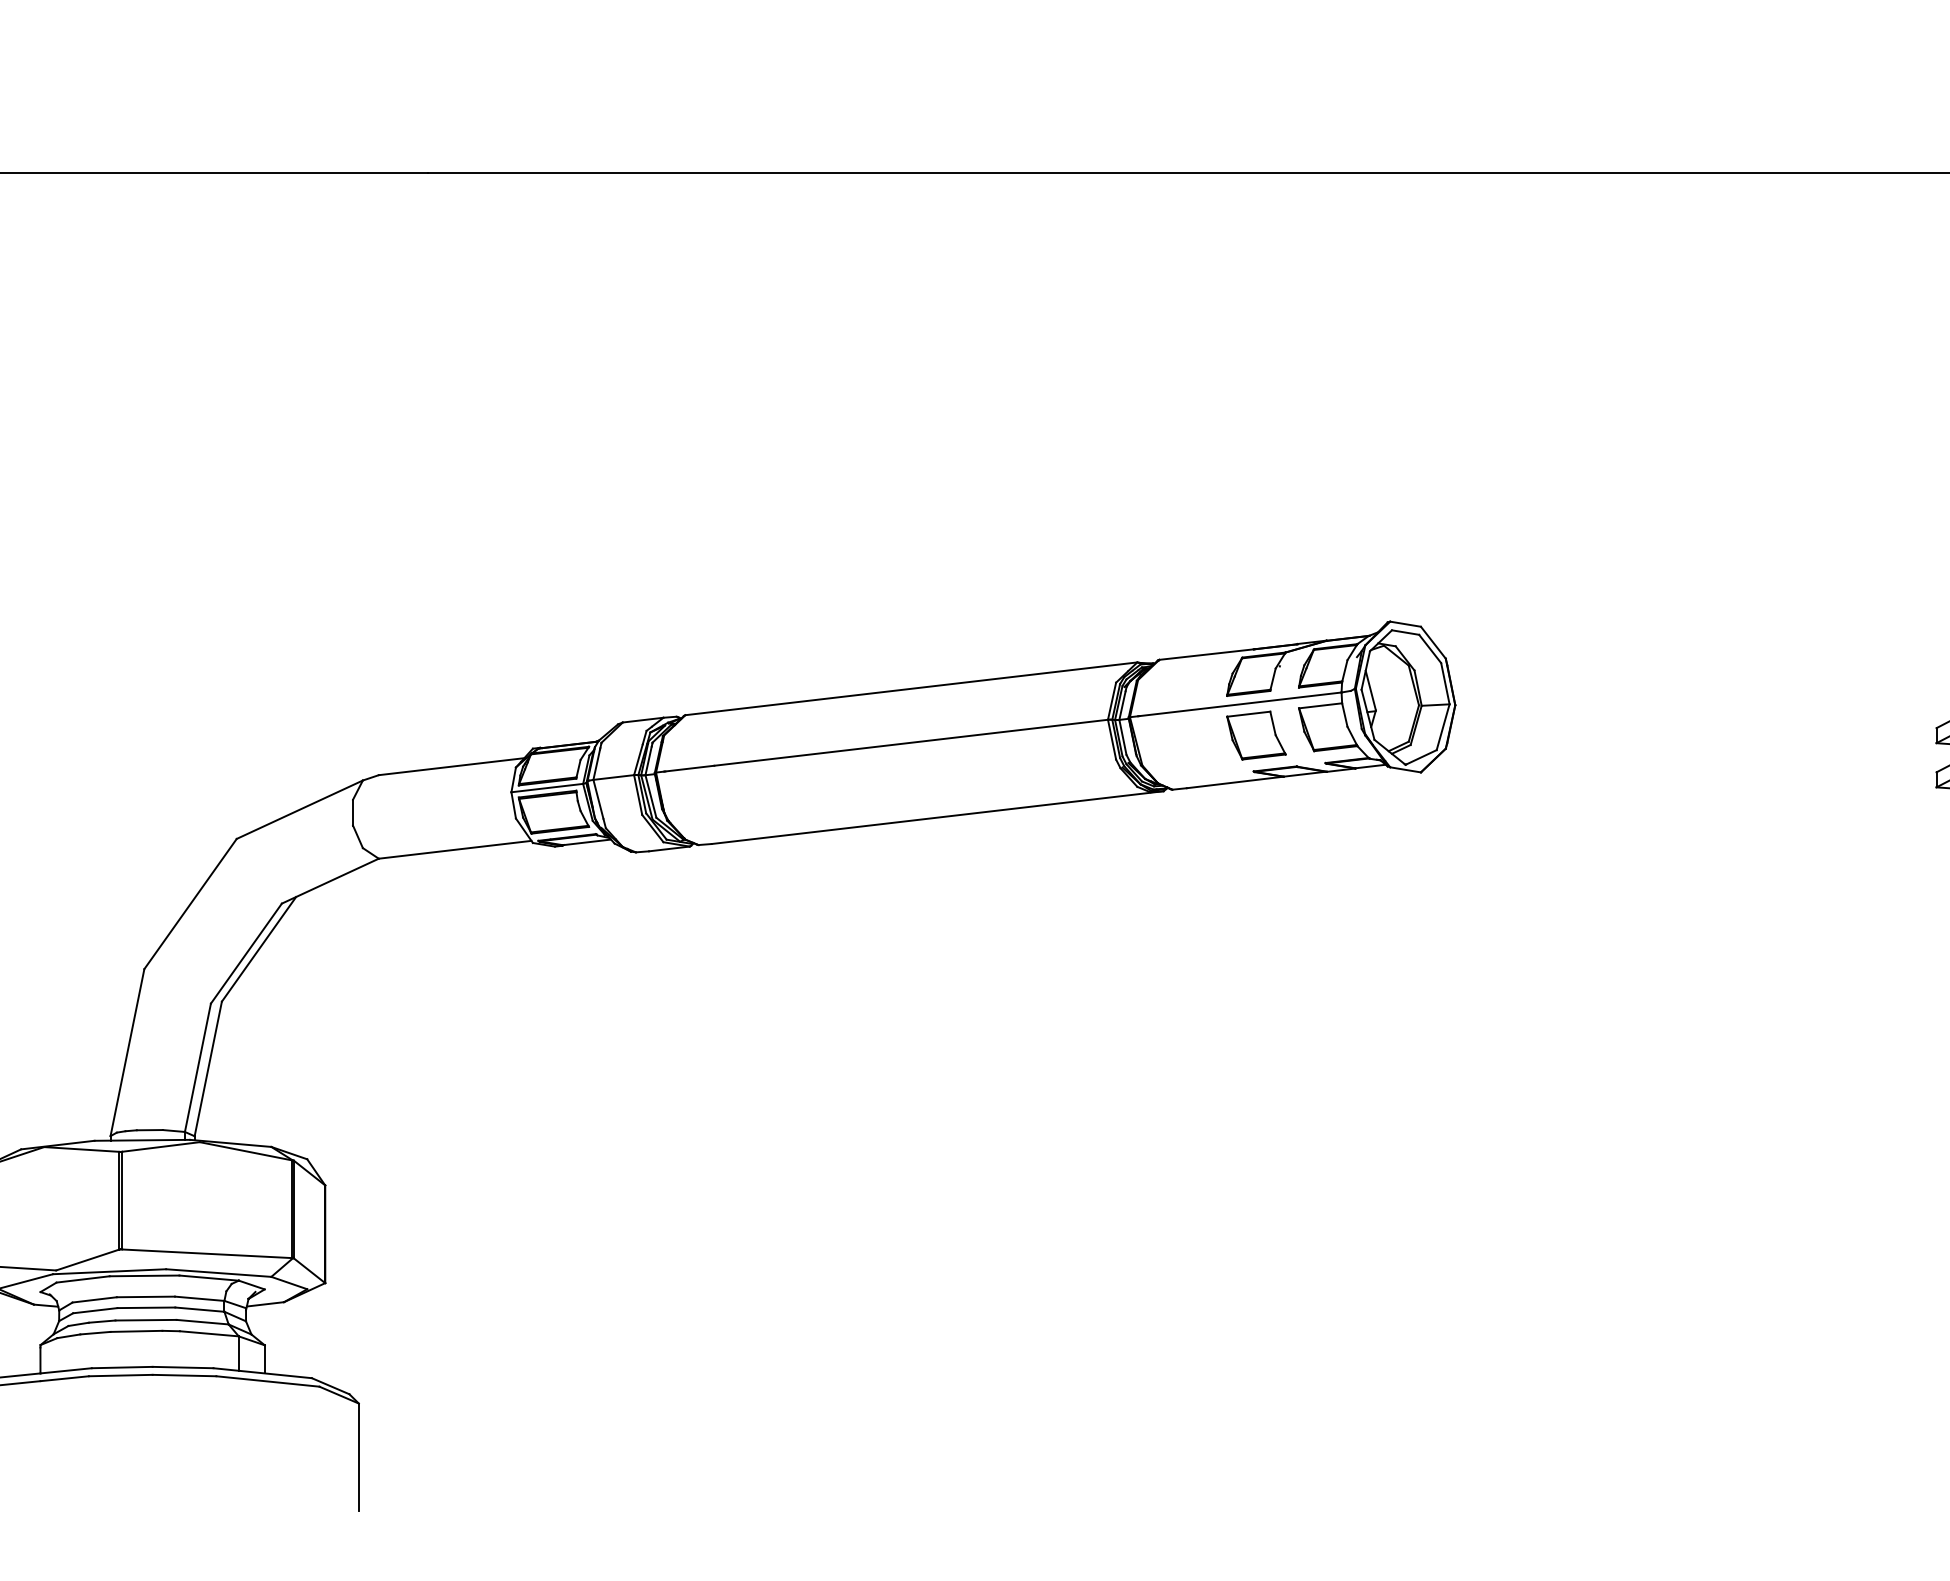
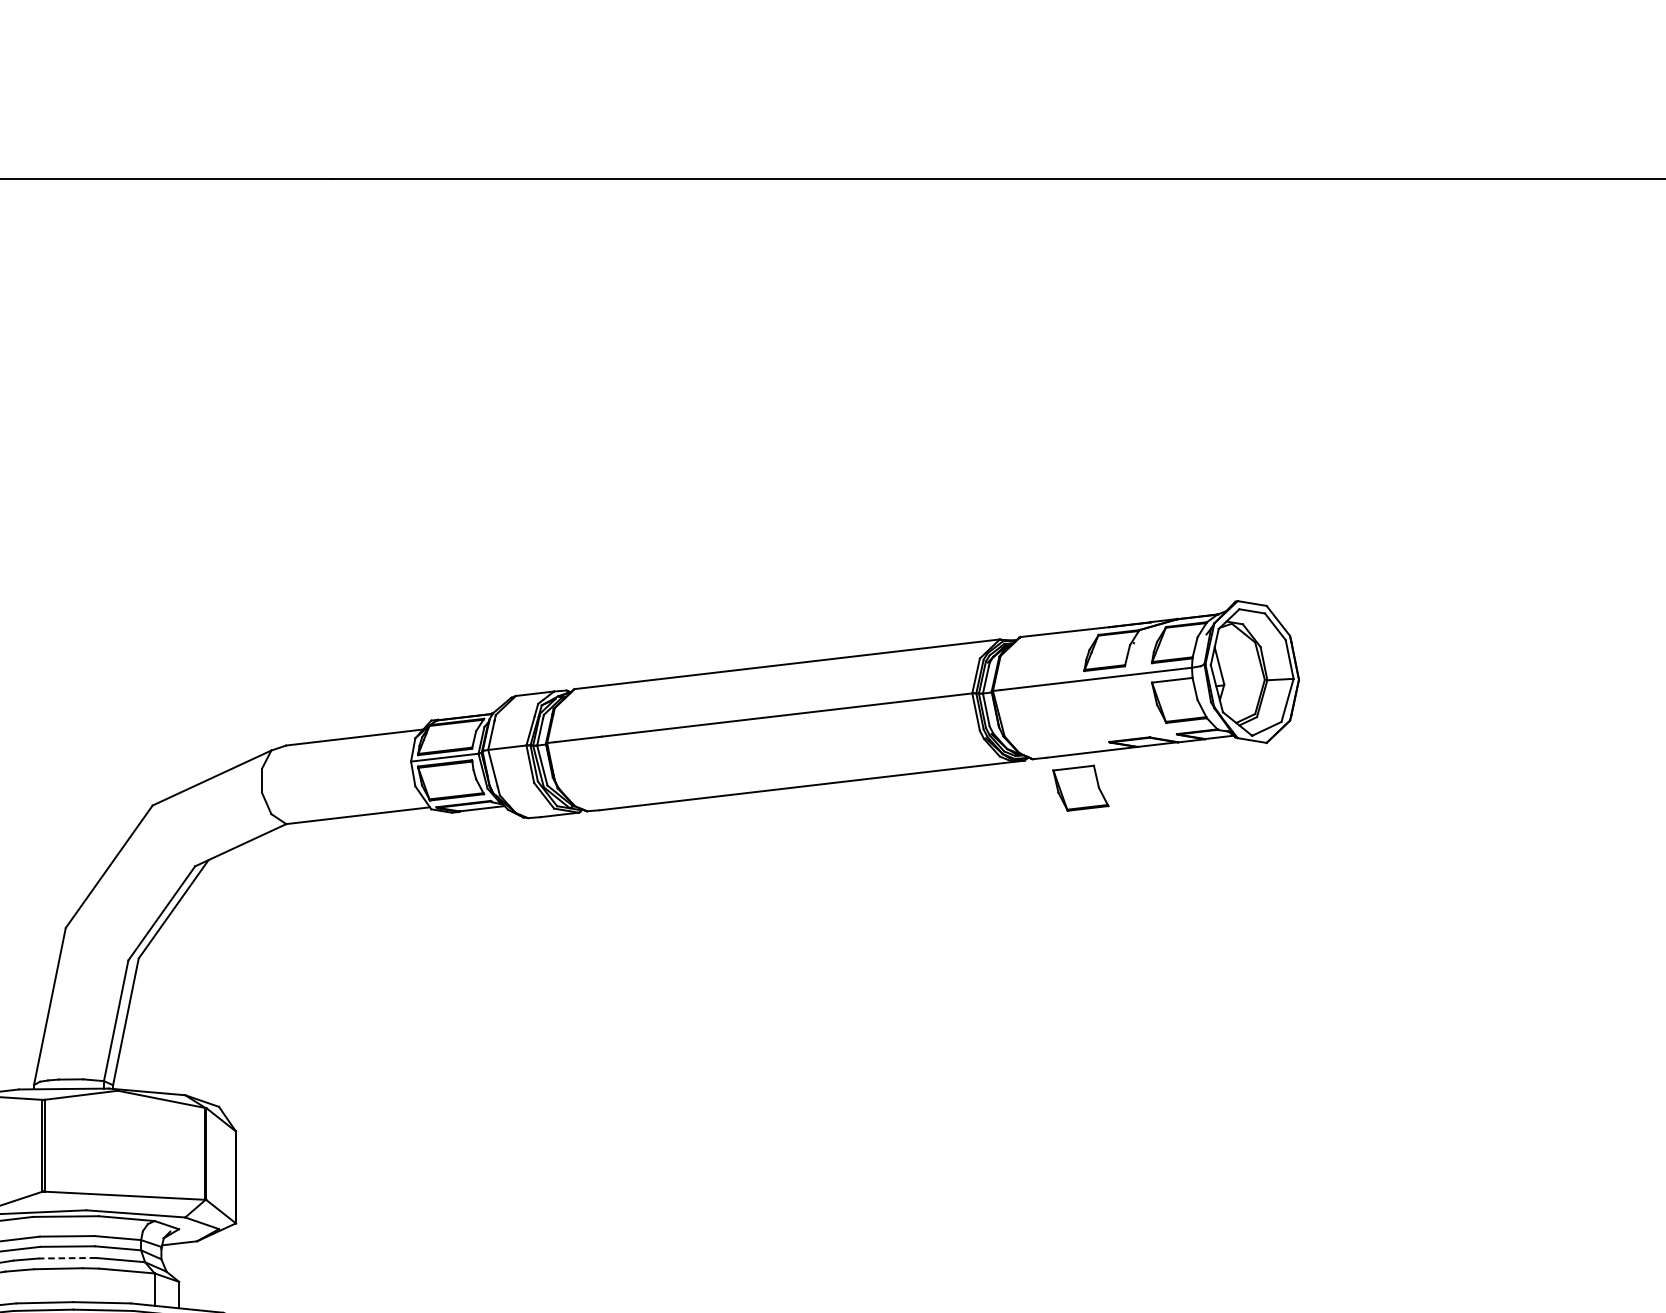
part: (1256, 735) -> (1080, 788), moved
line: (146, 1320) -> (67, 1258), solid -> dashed

